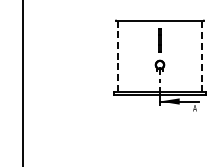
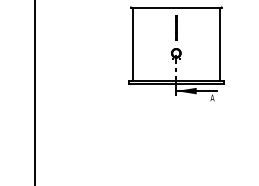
line: (117, 56) -> (132, 44), dashed -> solid
line: (201, 56) -> (219, 44), dashed -> solid

